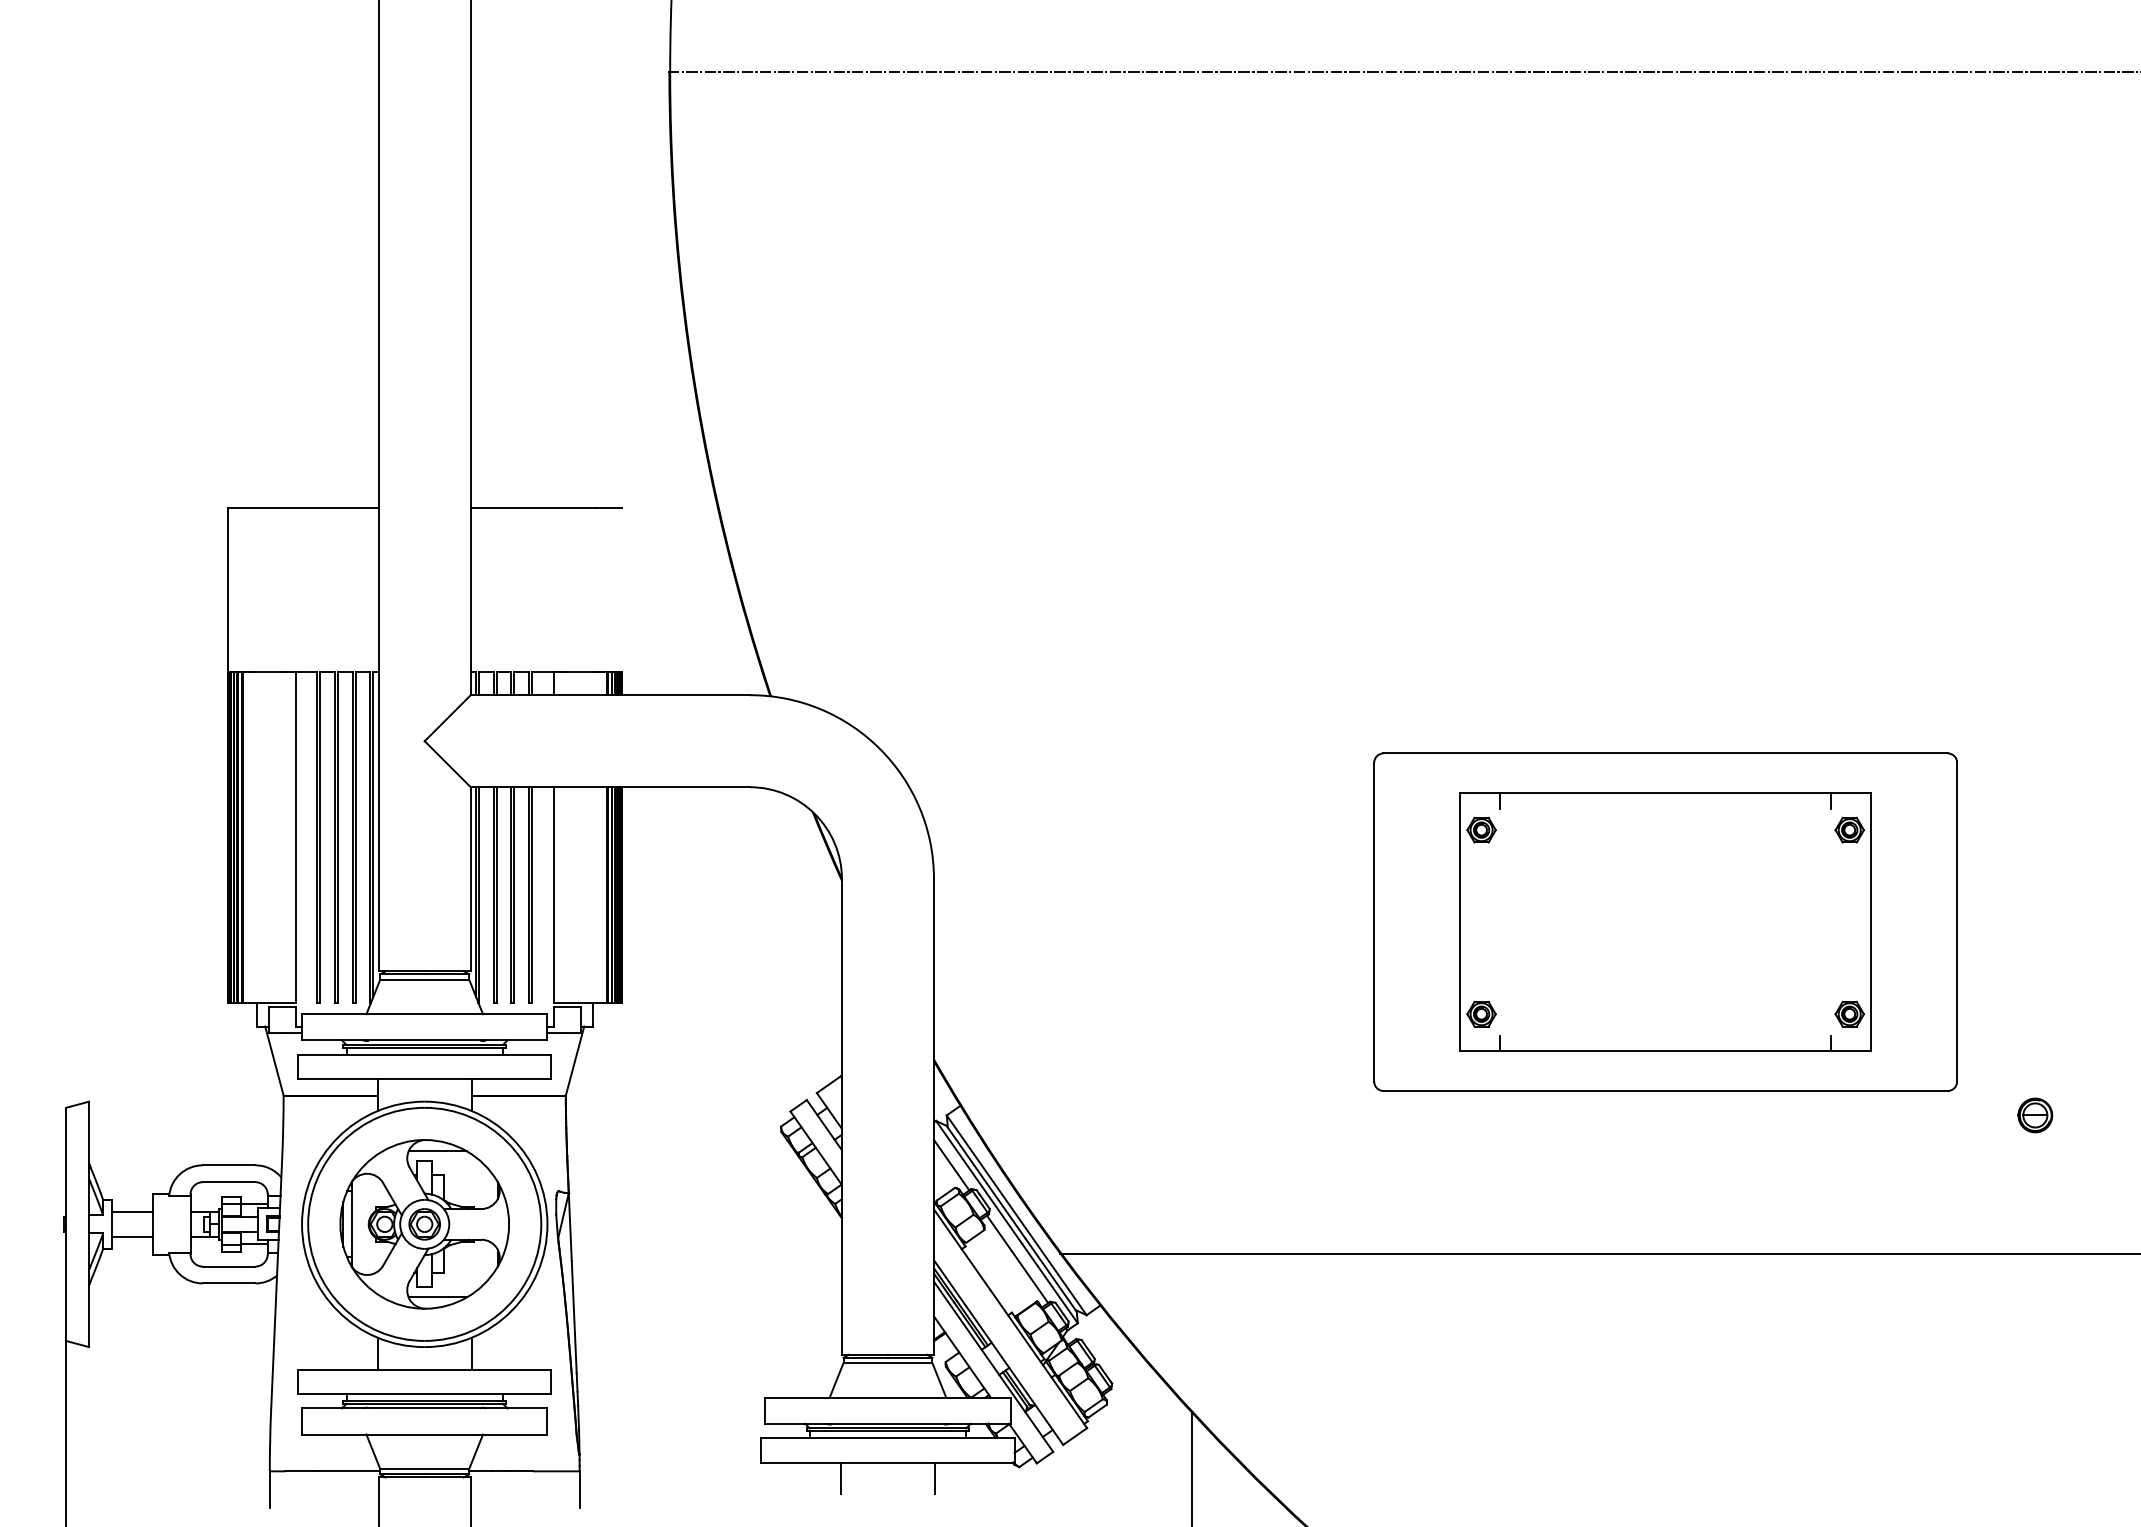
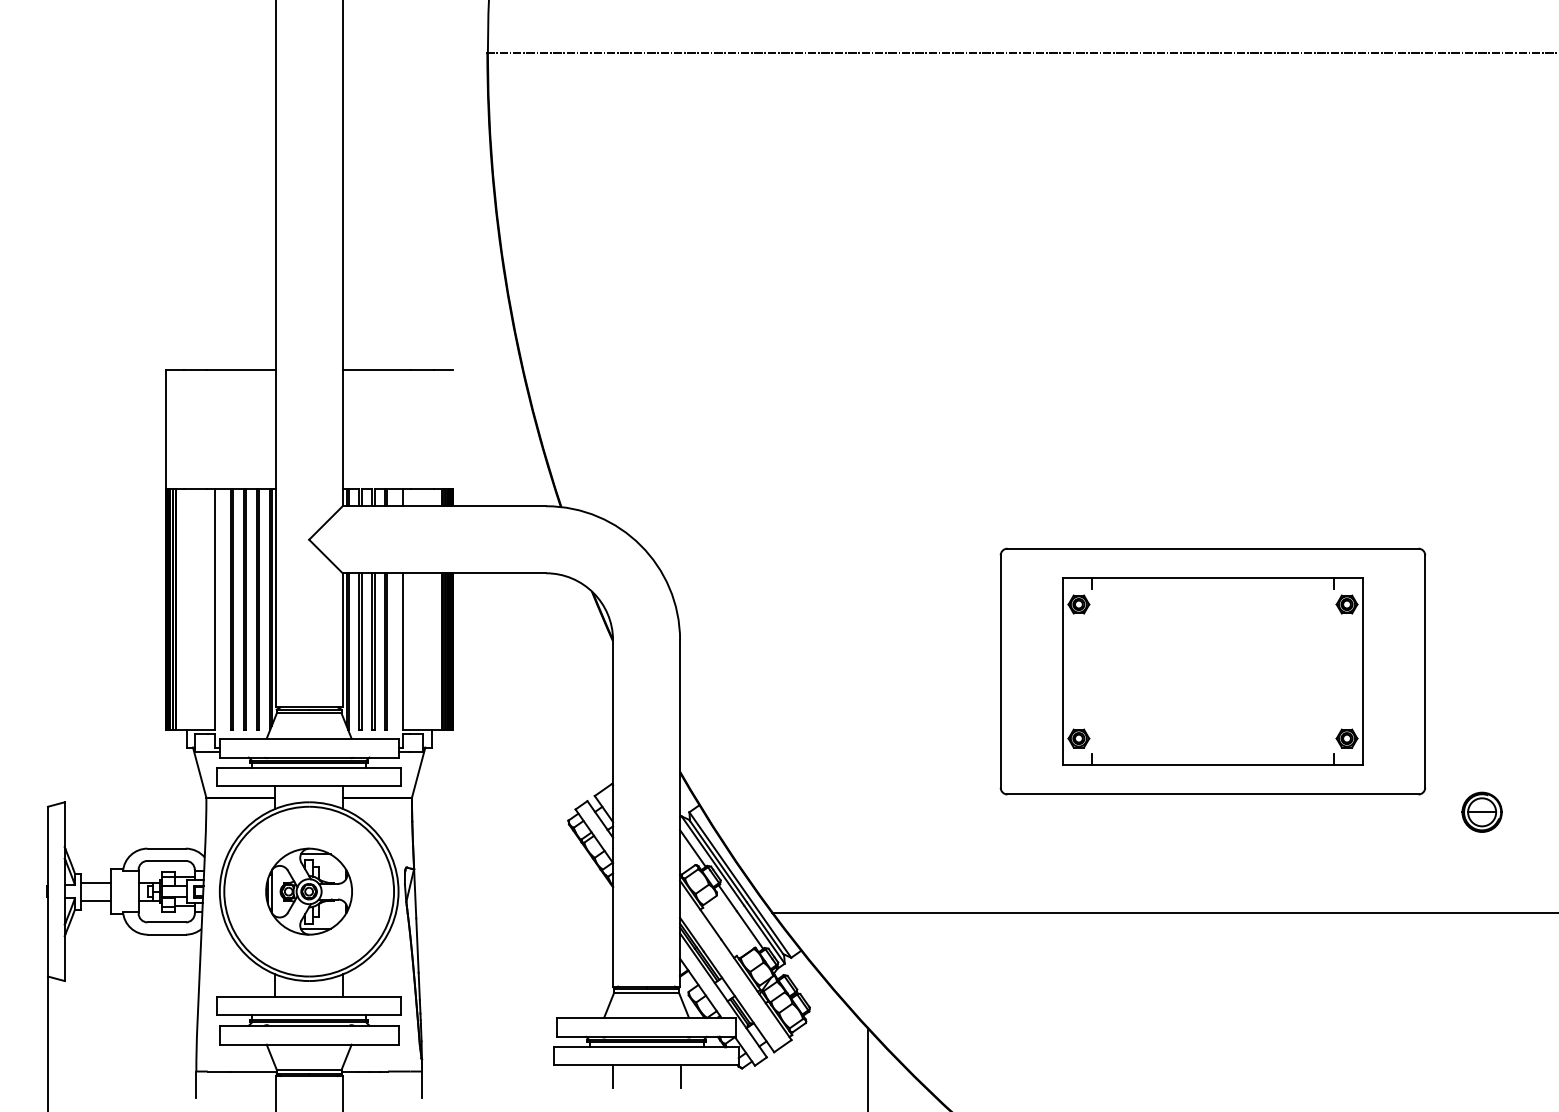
part: (2035, 1115) -> (1482, 812), size x1.6
part: (424, 1224) -> (309, 891), size x0.7

